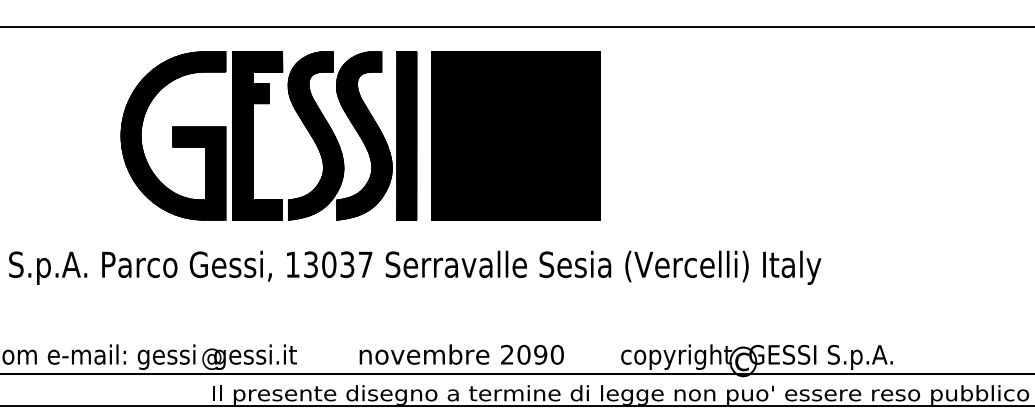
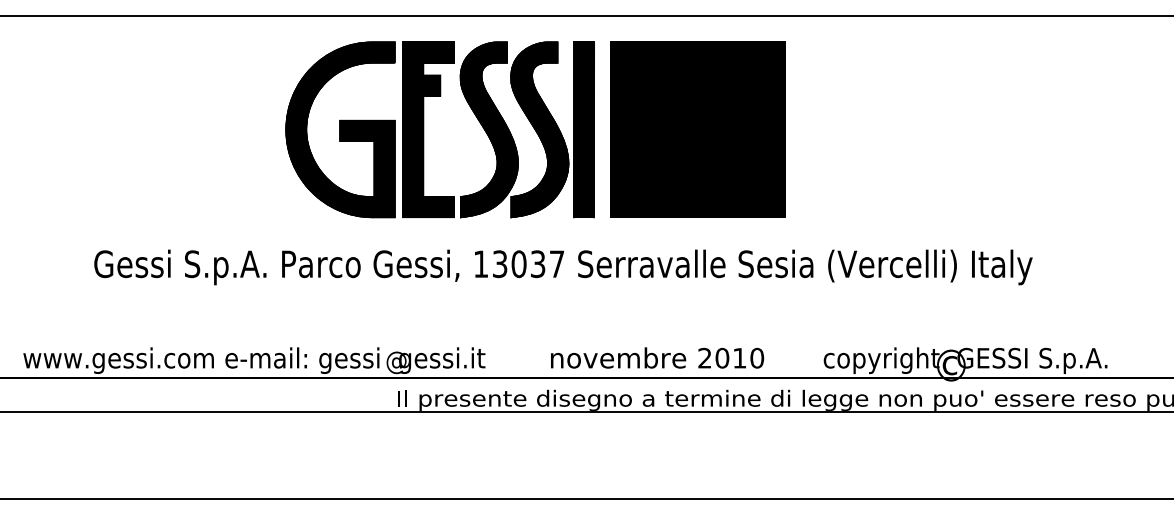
part: (360, 135) -> (535, 129), moved
text: (540, 354) -> (739, 357), 2090 -> 2010

